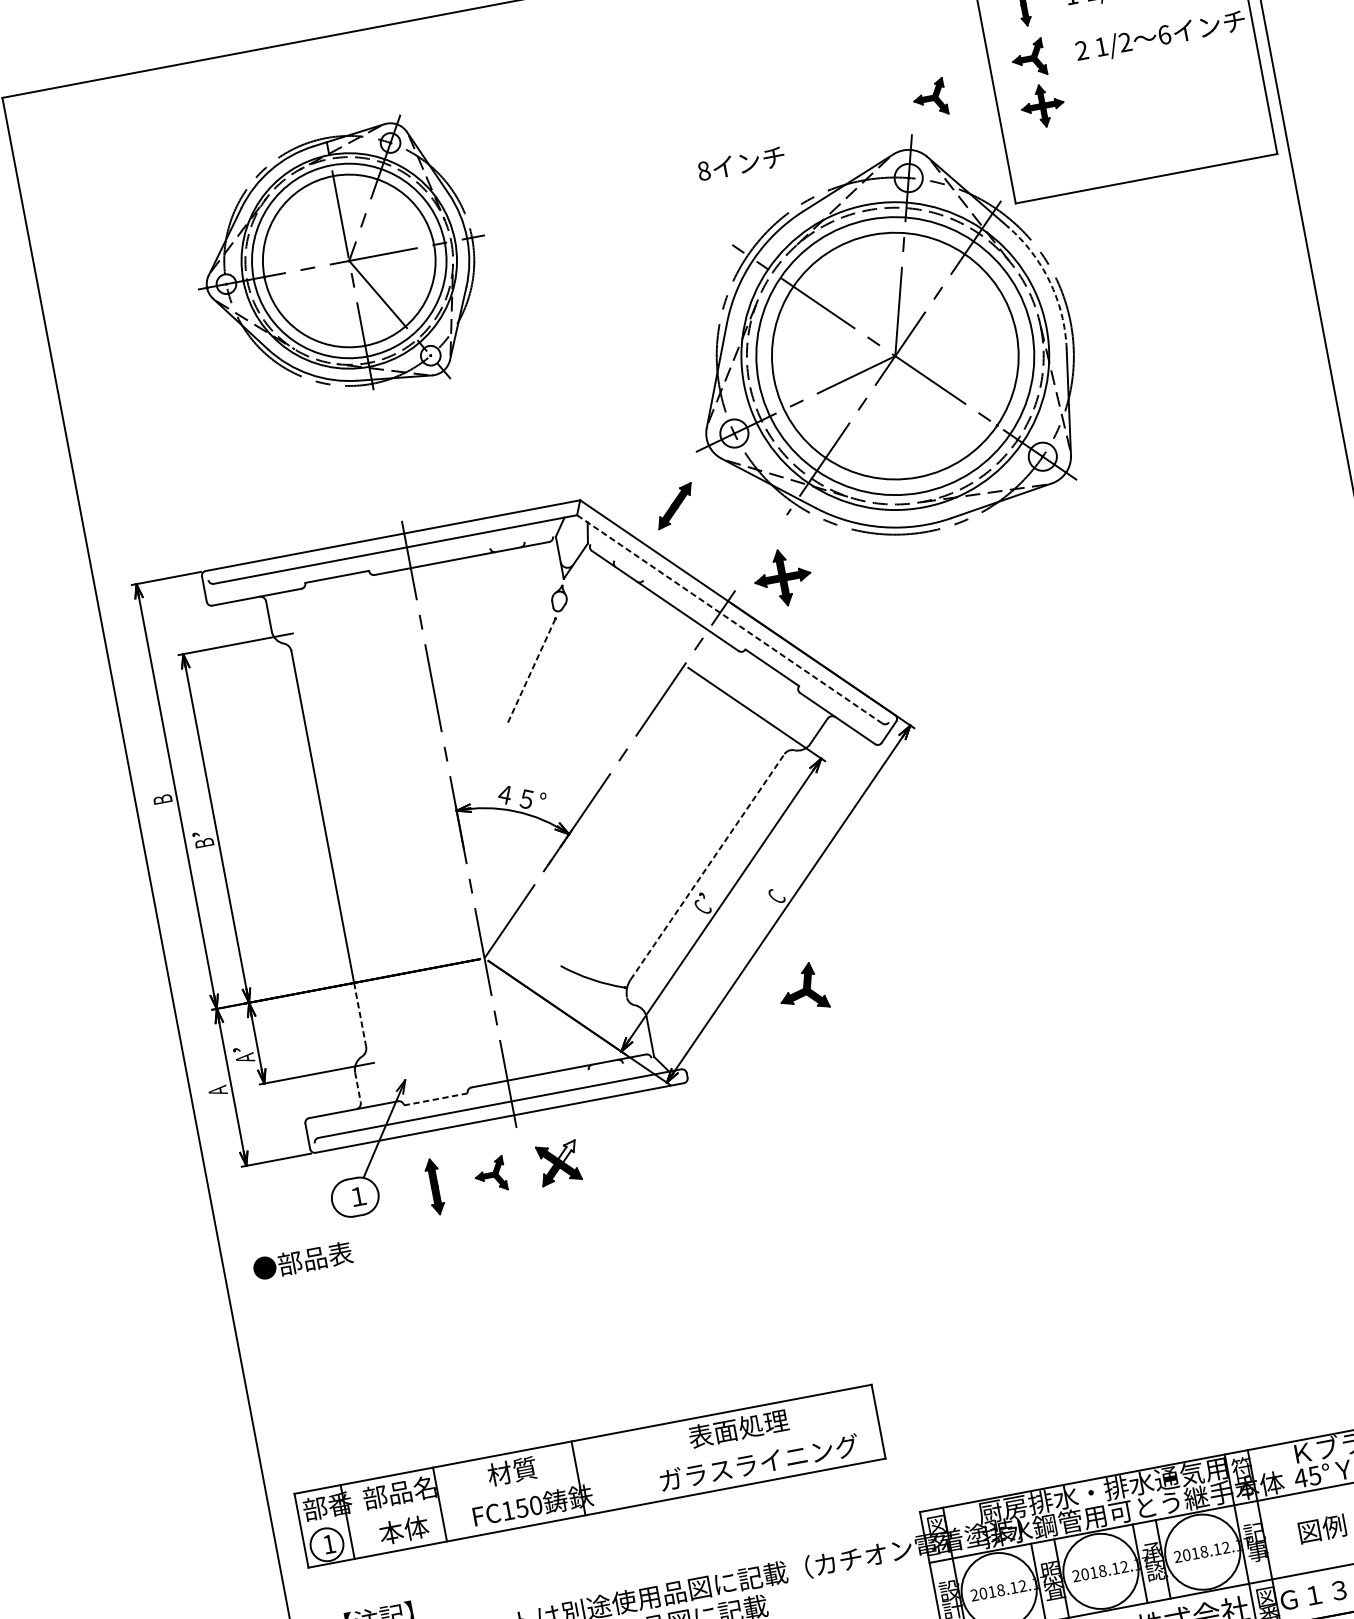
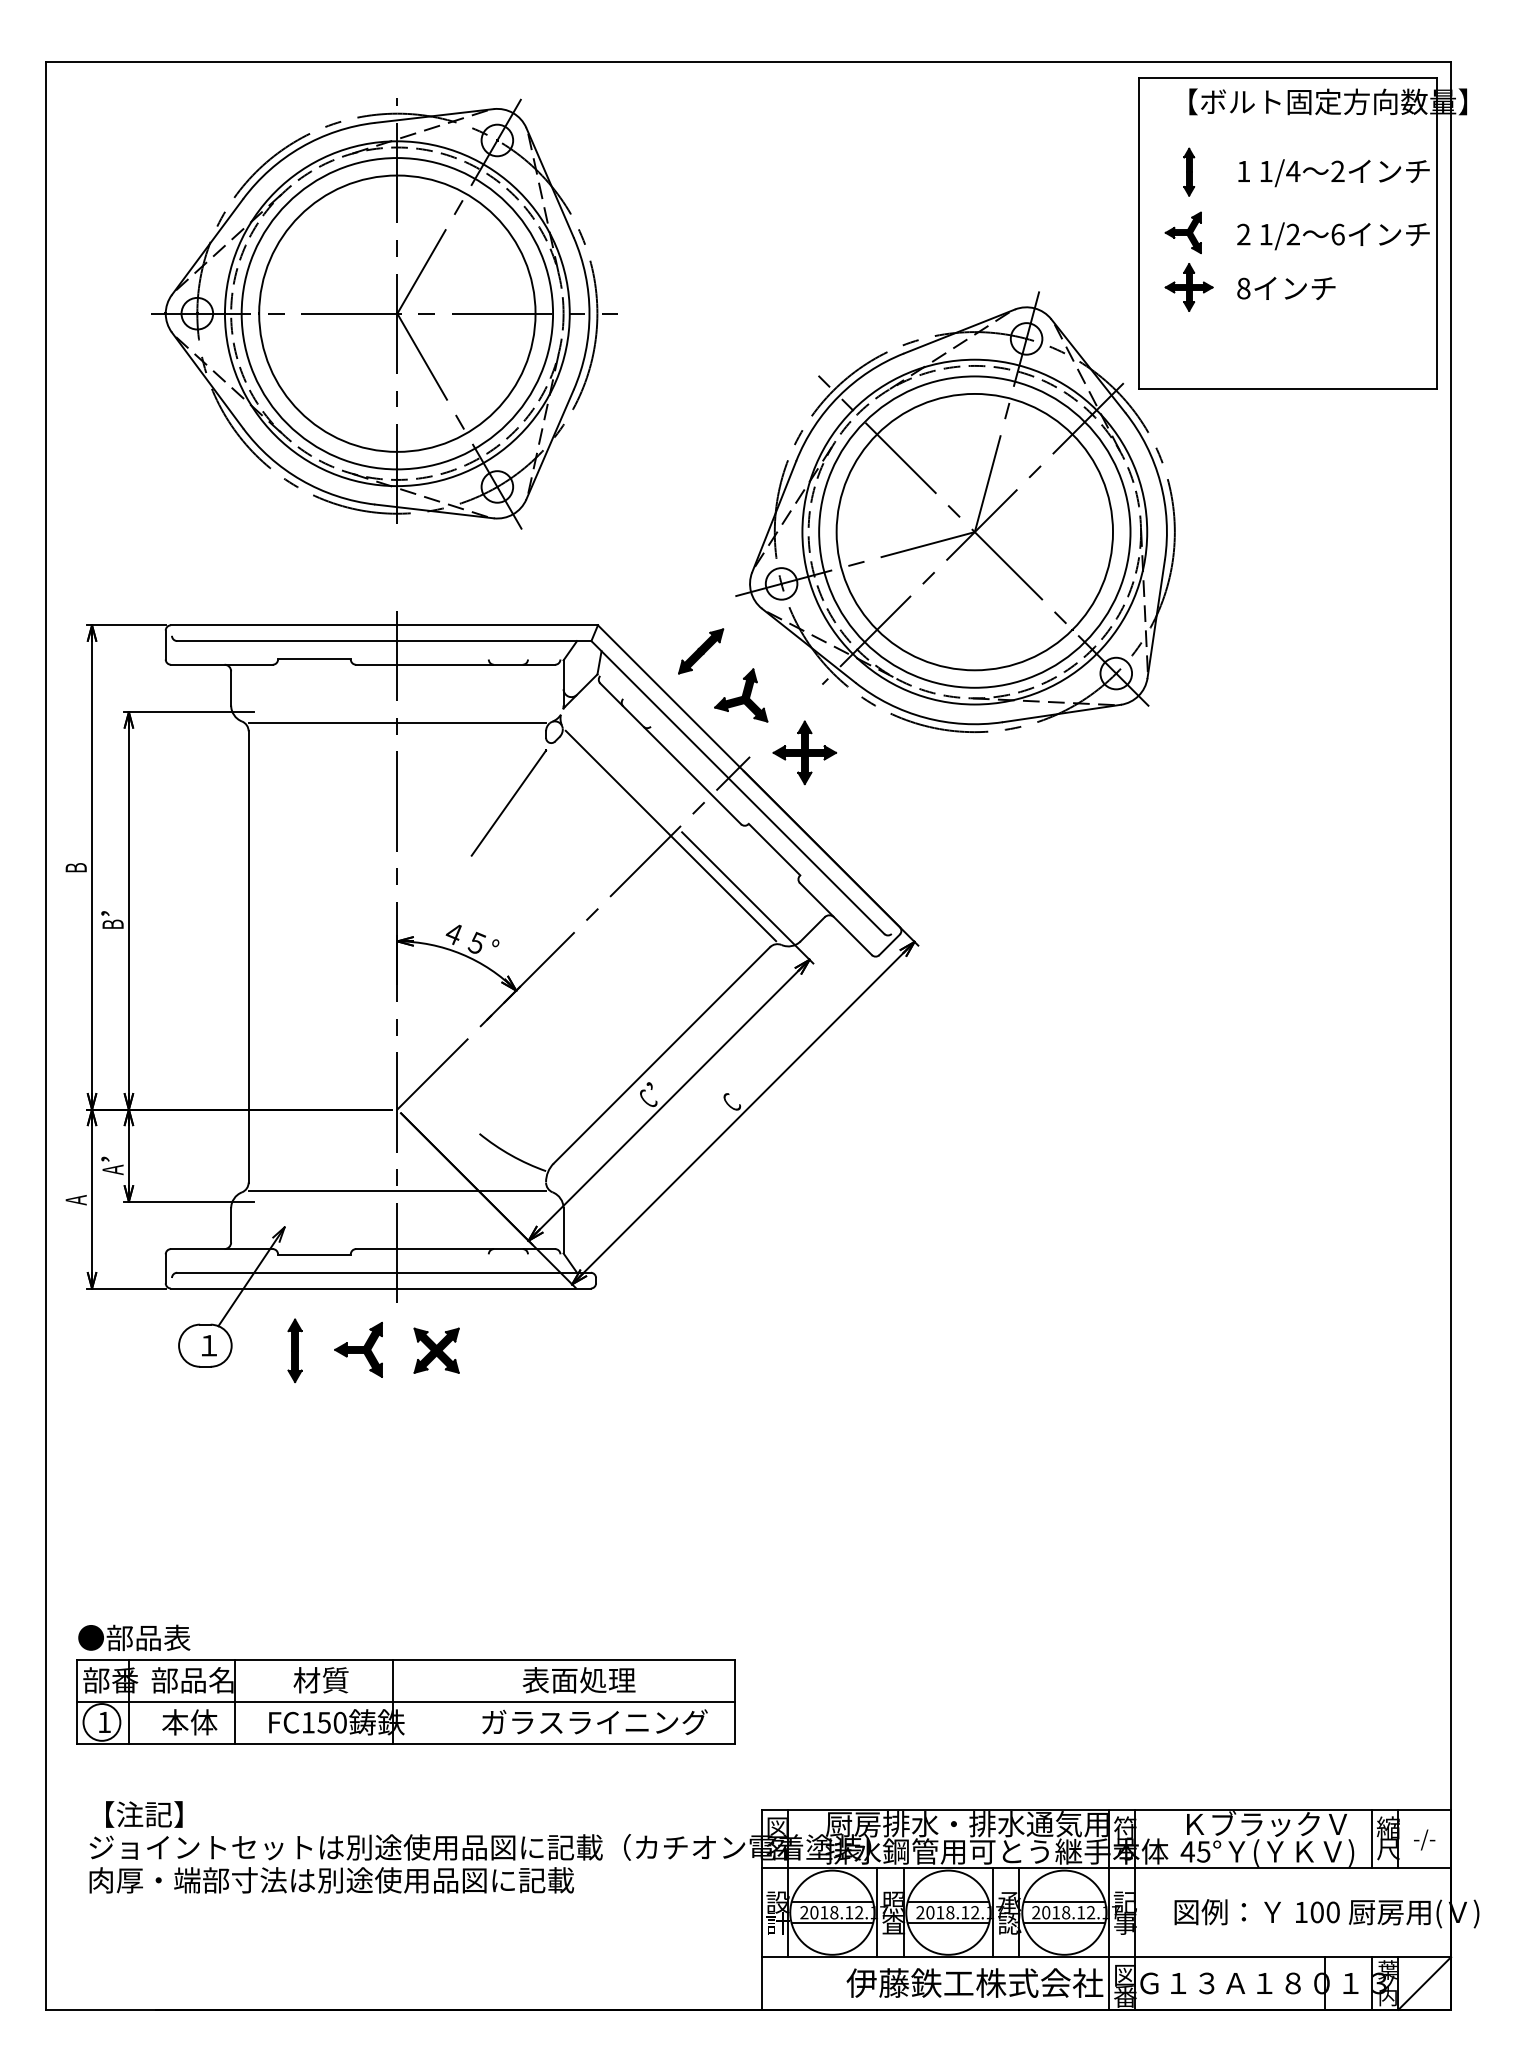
part: (929, 98) -> (1065, 255), removed
text: (741, 163) -> (1286, 288), moved
part: (341, 262) -> (384, 313), size x1.43
arc: (1049, 281) -> (1160, 482), dashed -> solid
line: (420, 618) -> (397, 722), added
line: (729, 619) -> (737, 787), dashed -> solid
line: (531, 671) -> (508, 803), dashed -> solid
line: (678, 672) -> (670, 835), added
line: (707, 867) -> (661, 1055), dashed -> solid
part: (802, 988) -> (741, 695), moved
line: (360, 1015) -> (248, 1146), dashed -> solid
line: (498, 1030) -> (397, 1191), added
line: (358, 1087) -> (231, 1225), dashed -> solid
line: (435, 1099) -> (313, 1254), dashed -> solid
fill: (565, 1152) -> (446, 1340), added
part: (490, 1175) -> (358, 1349), size x1.43
text: (302, 1260) -> (134, 1637), moved
line: (589, 1476) -> (405, 1701), added
line: (1201, 1543) -> (1064, 1902), added
line: (1204, 1561) -> (1064, 1923), added
line: (1099, 1562) -> (948, 1902), added
line: (1102, 1580) -> (948, 1923), added
line: (997, 1581) -> (832, 1902), added
line: (1001, 1600) -> (832, 1923), added

